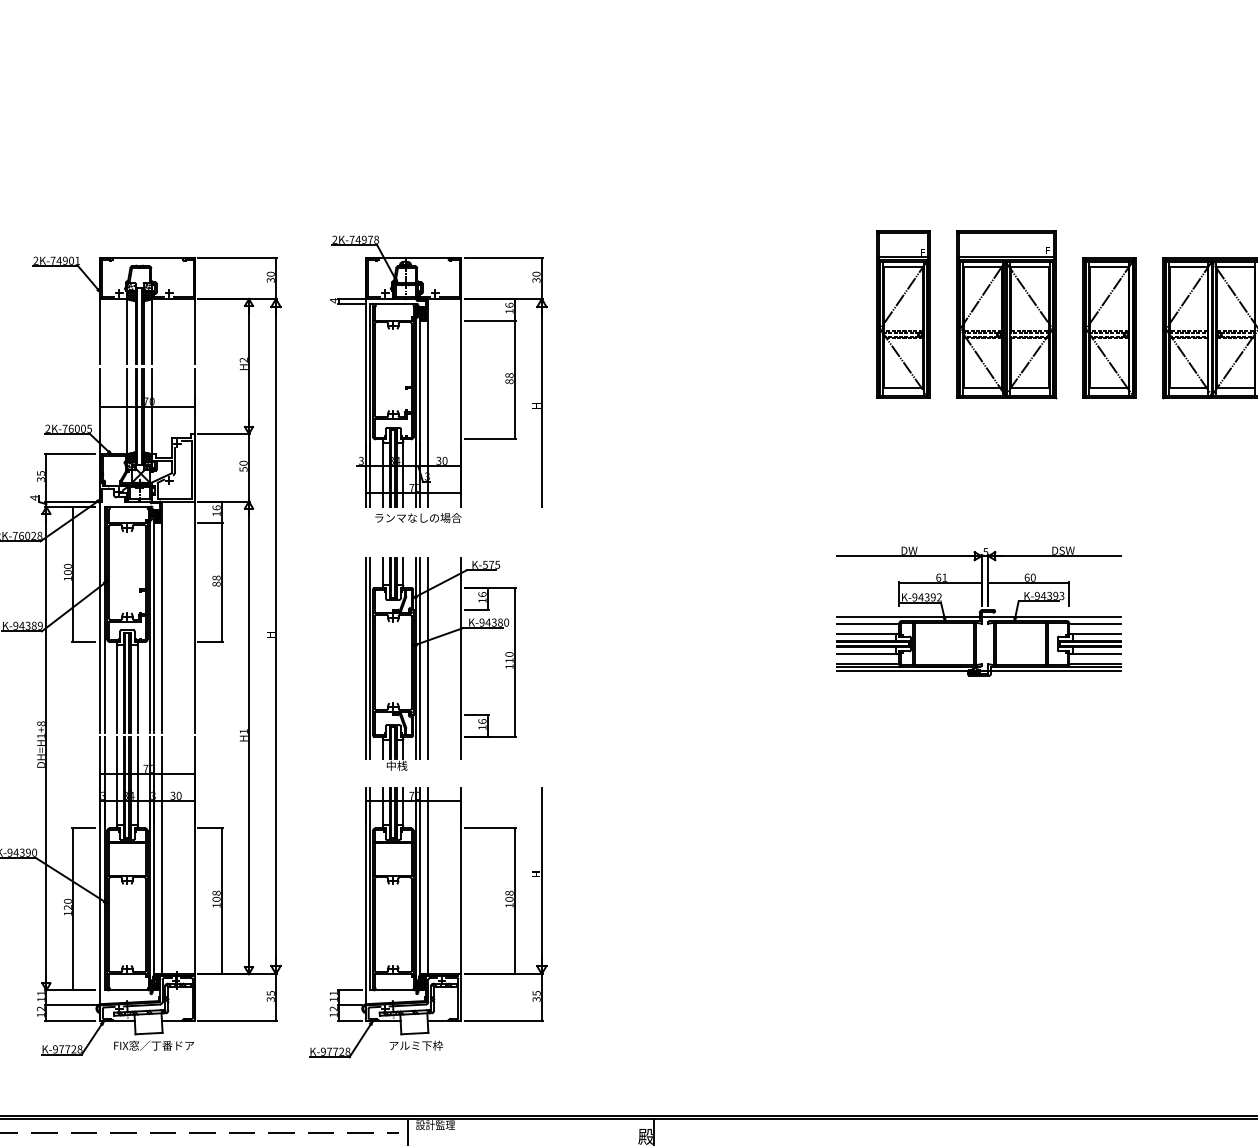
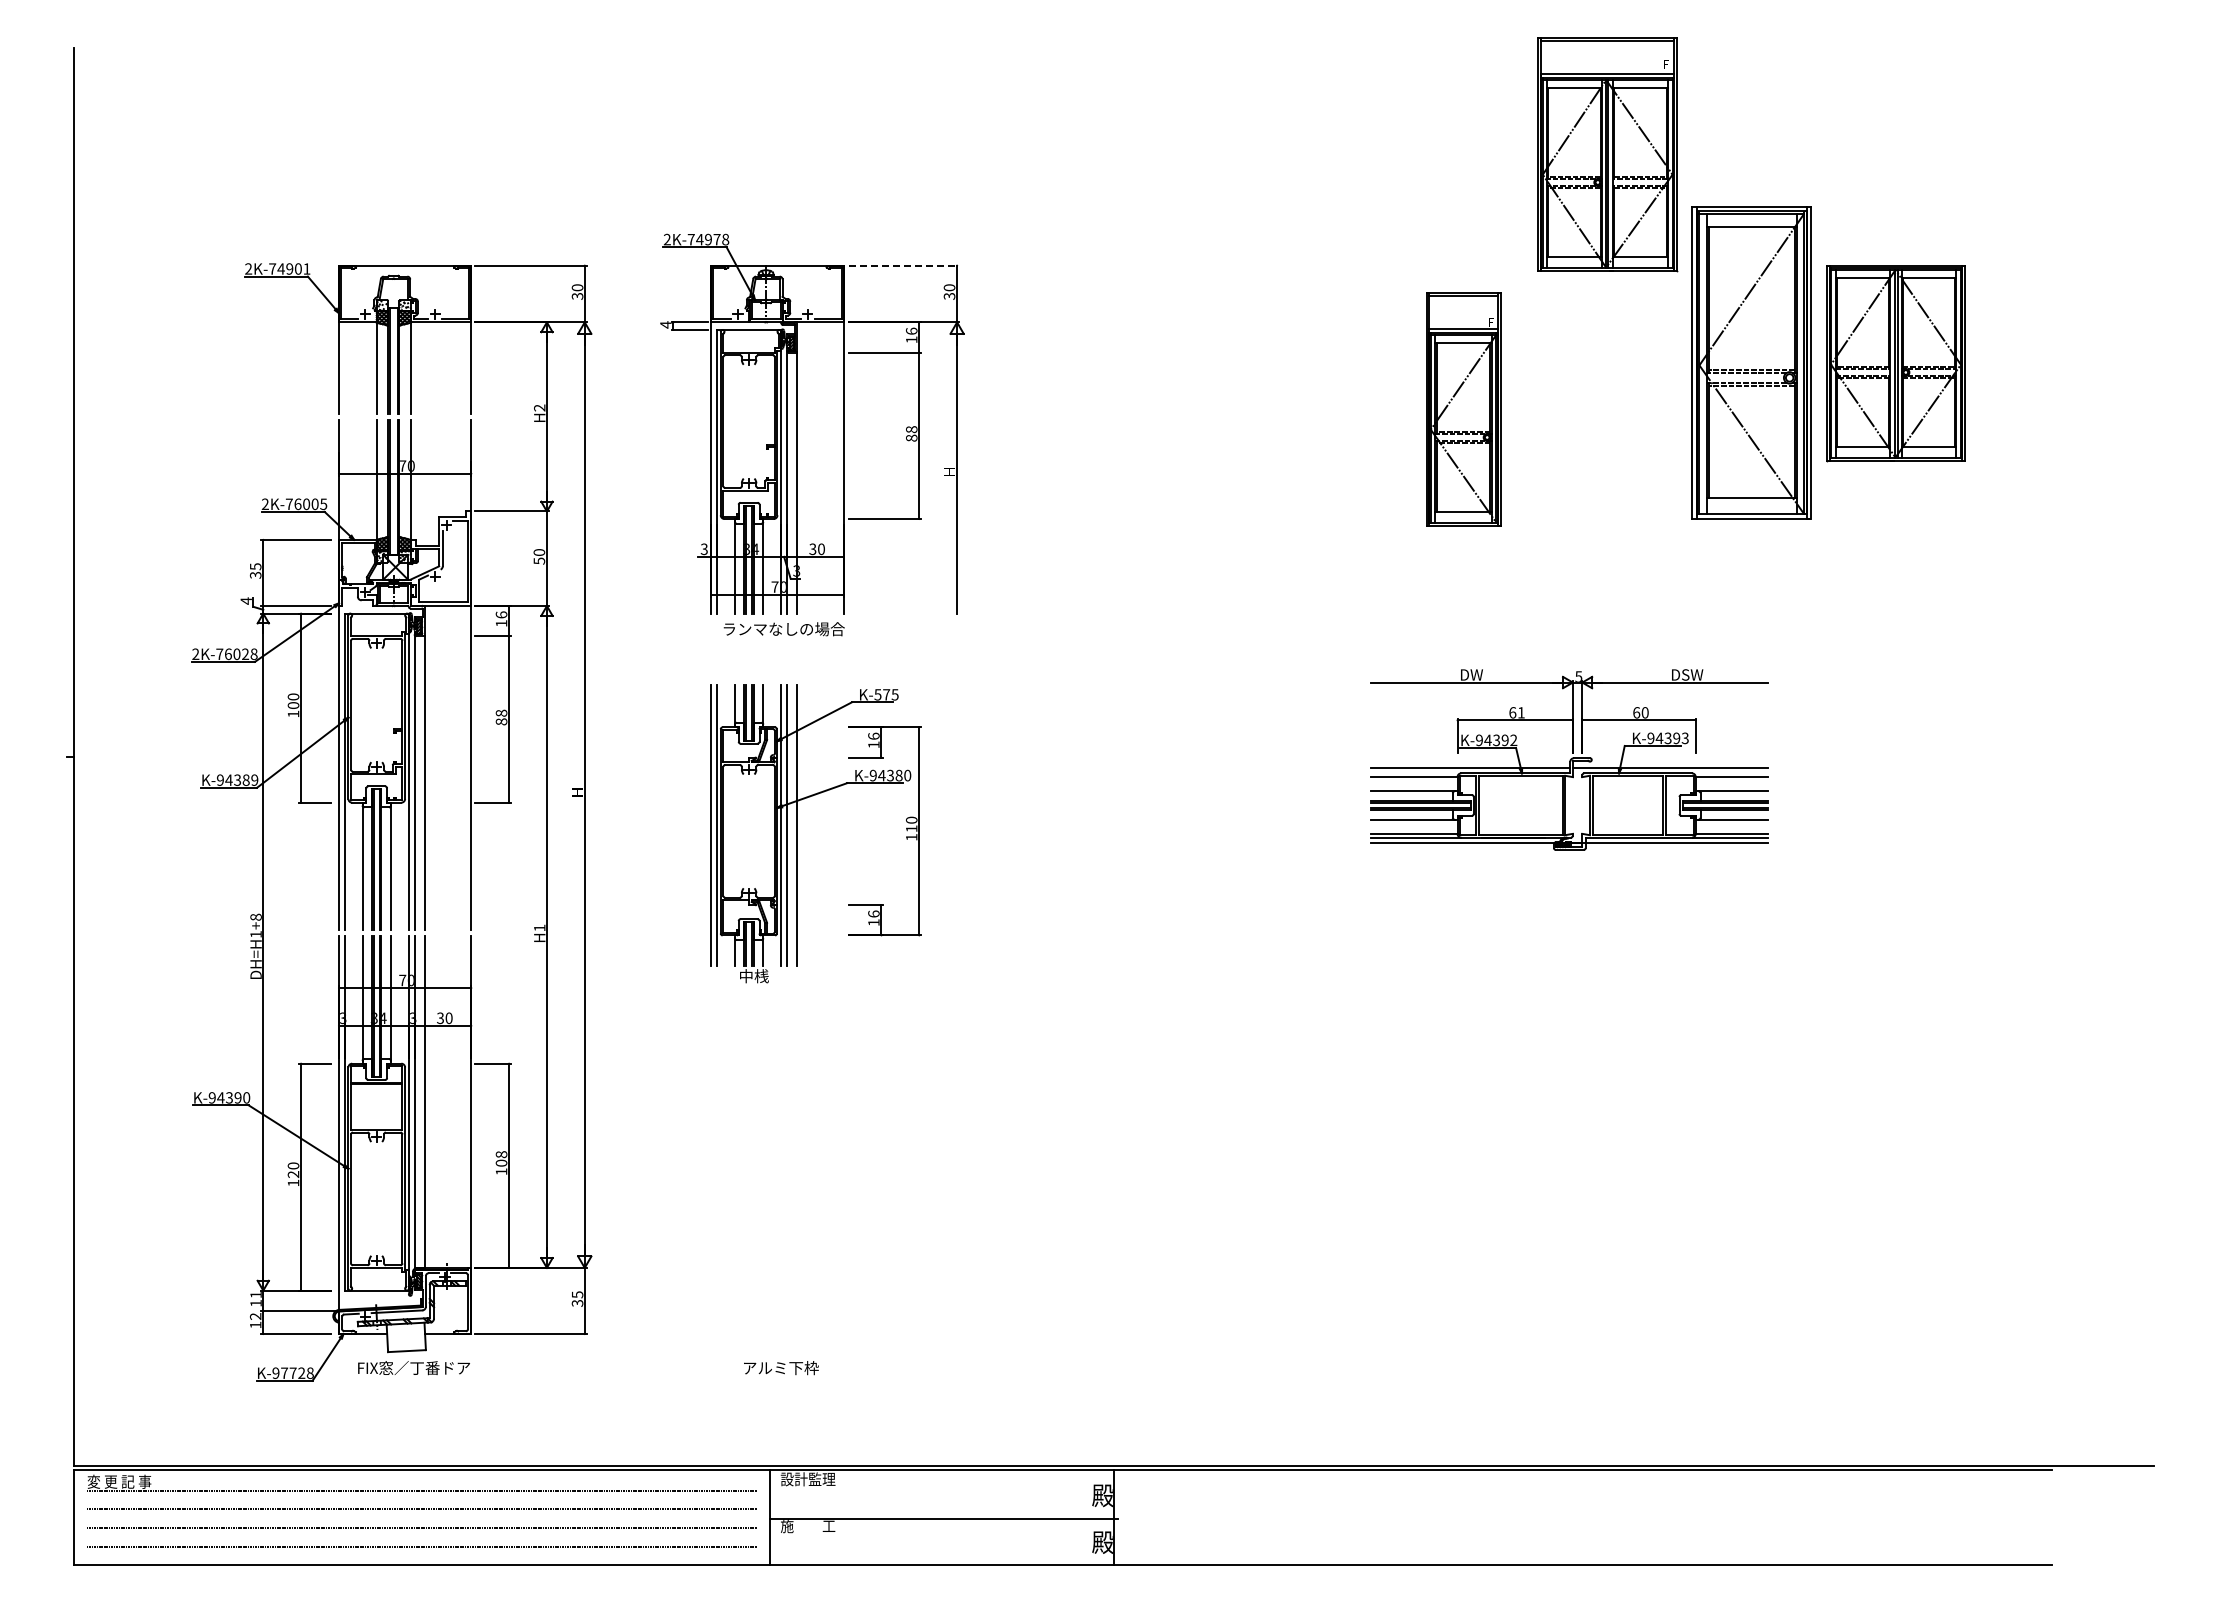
line: (504, 258) -> (904, 265), solid -> dashed
part: (903, 314) -> (1463, 409), moved
part: (1006, 314) -> (1607, 154), moved
part: (1109, 328) -> (1751, 363), size x1.6
line: (460, 658) -> (843, 825), removed
part: (427, 922) -> (797, 1195), removed

